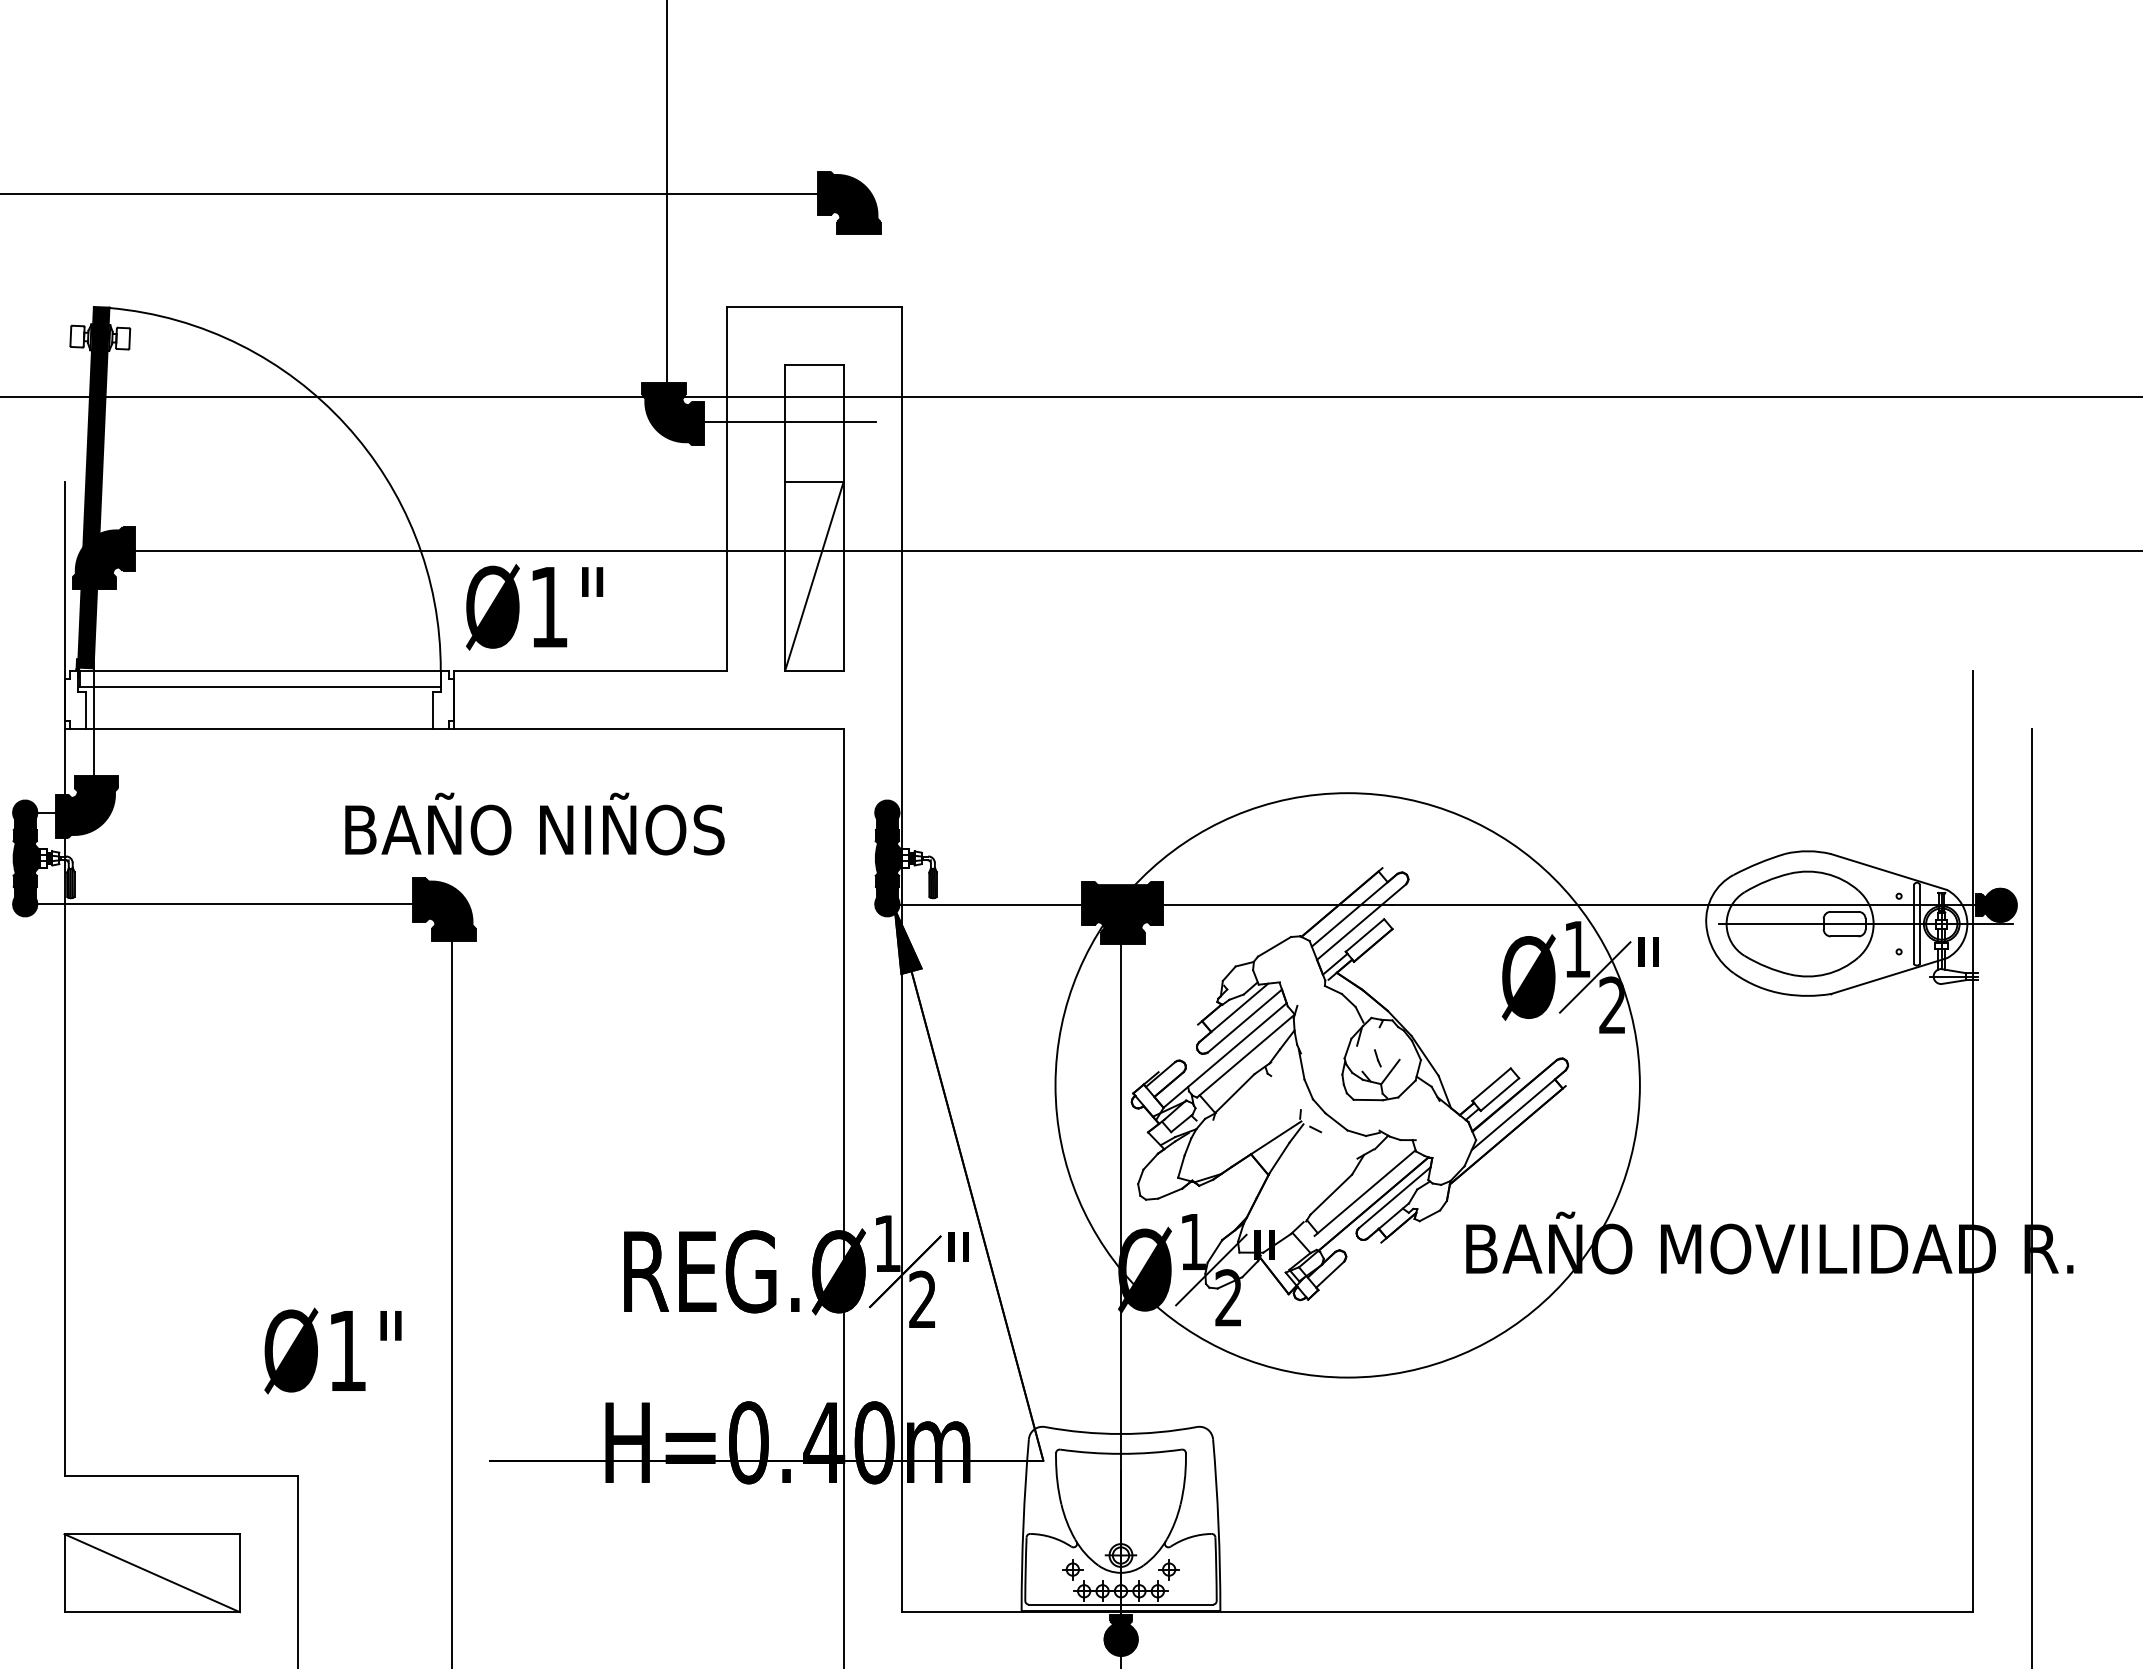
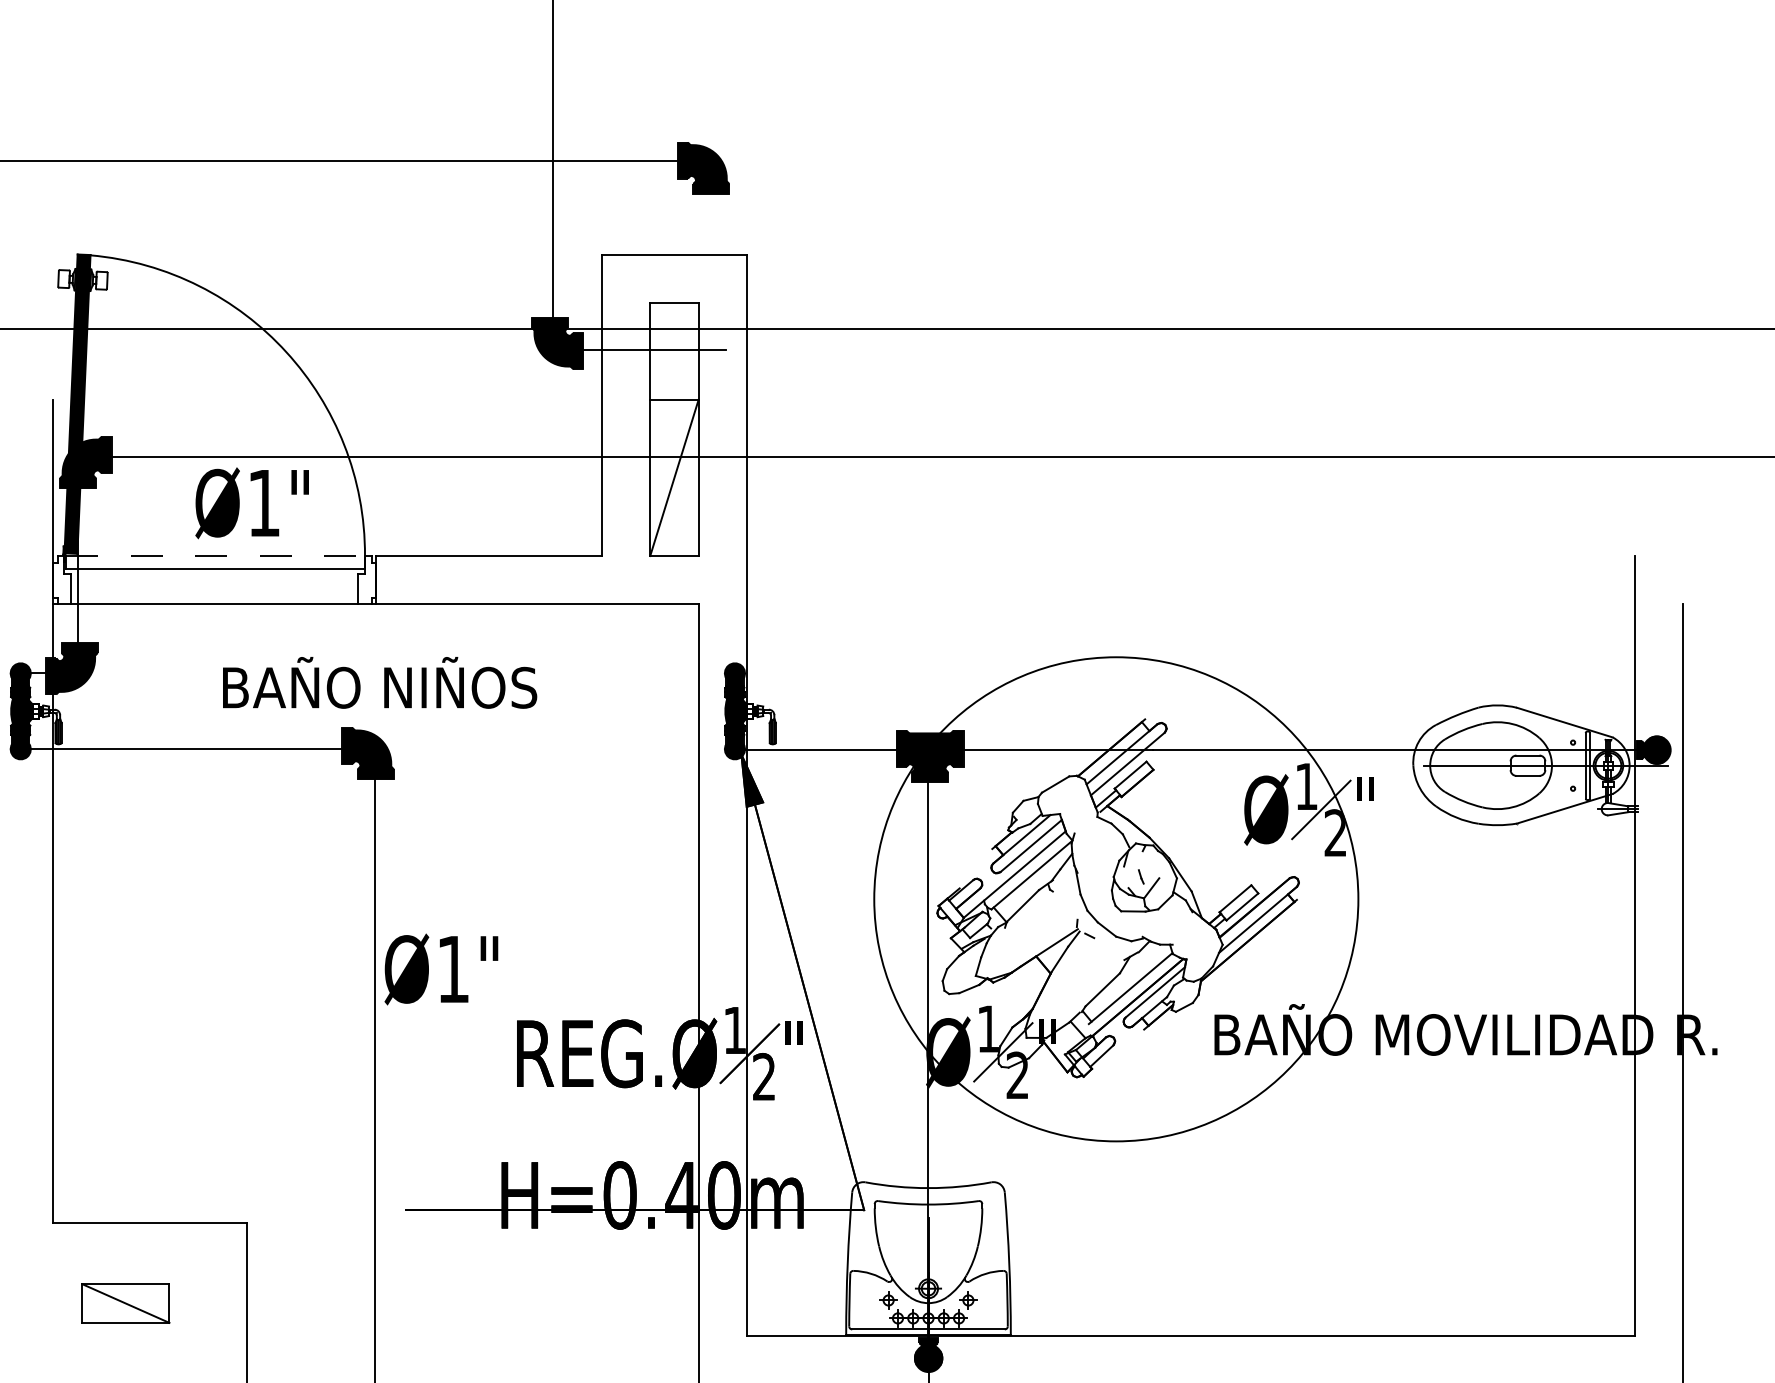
text: (534, 607) -> (252, 503), moved
line: (260, 670) -> (215, 555), solid -> dashed
text: (534, 823) -> (379, 682), moved
text: (332, 1350) -> (440, 969), moved
part: (151, 1573) -> (125, 1303), size x0.6

